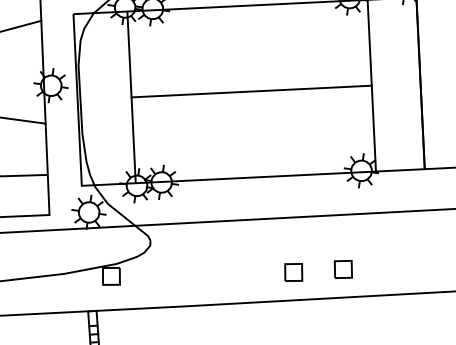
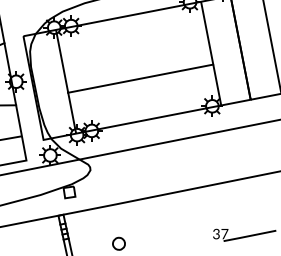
line: (251, 91) -> (140, 78), moved
part: (342, 268) -> (209, 167), removed
part: (292, 271) -> (179, 173), removed

